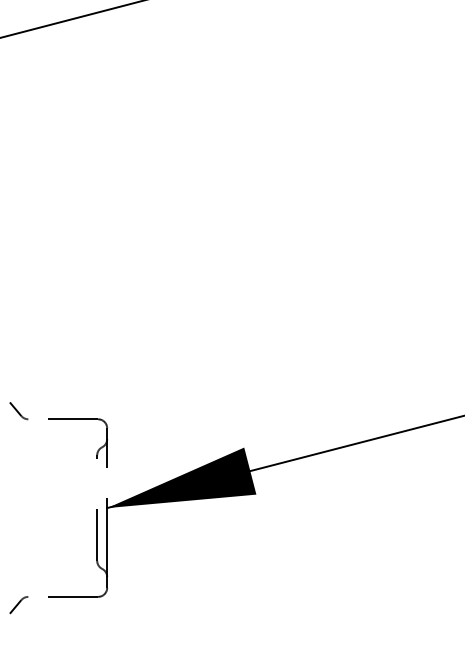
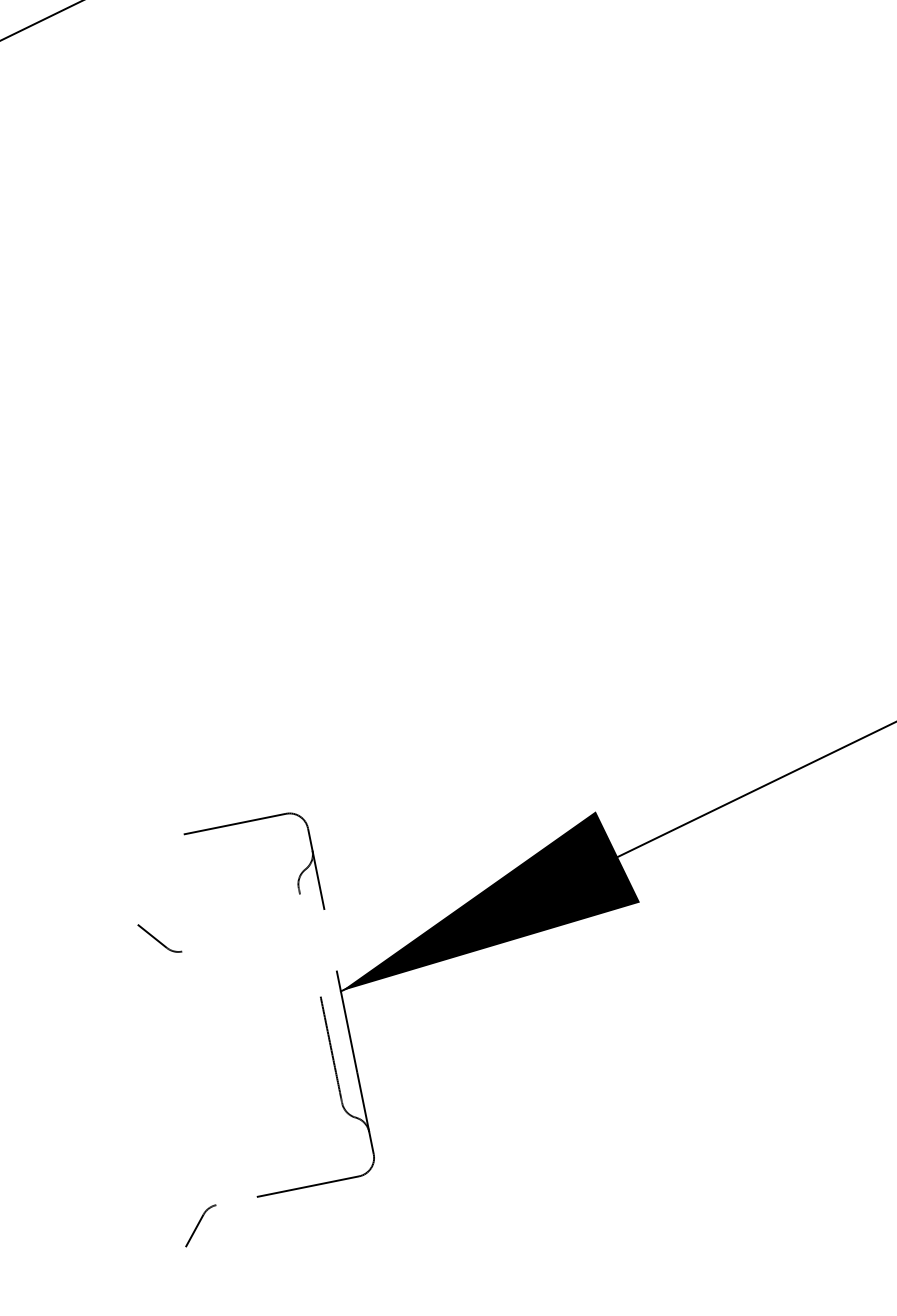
part: (18, 411) -> (159, 939), moved

